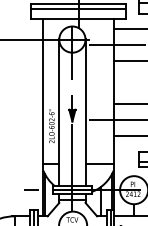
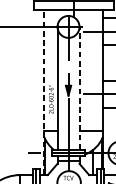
line: (85, 112) -> (79, 88), solid -> dashed
line: (43, 117) -> (44, 92), solid -> dashed

